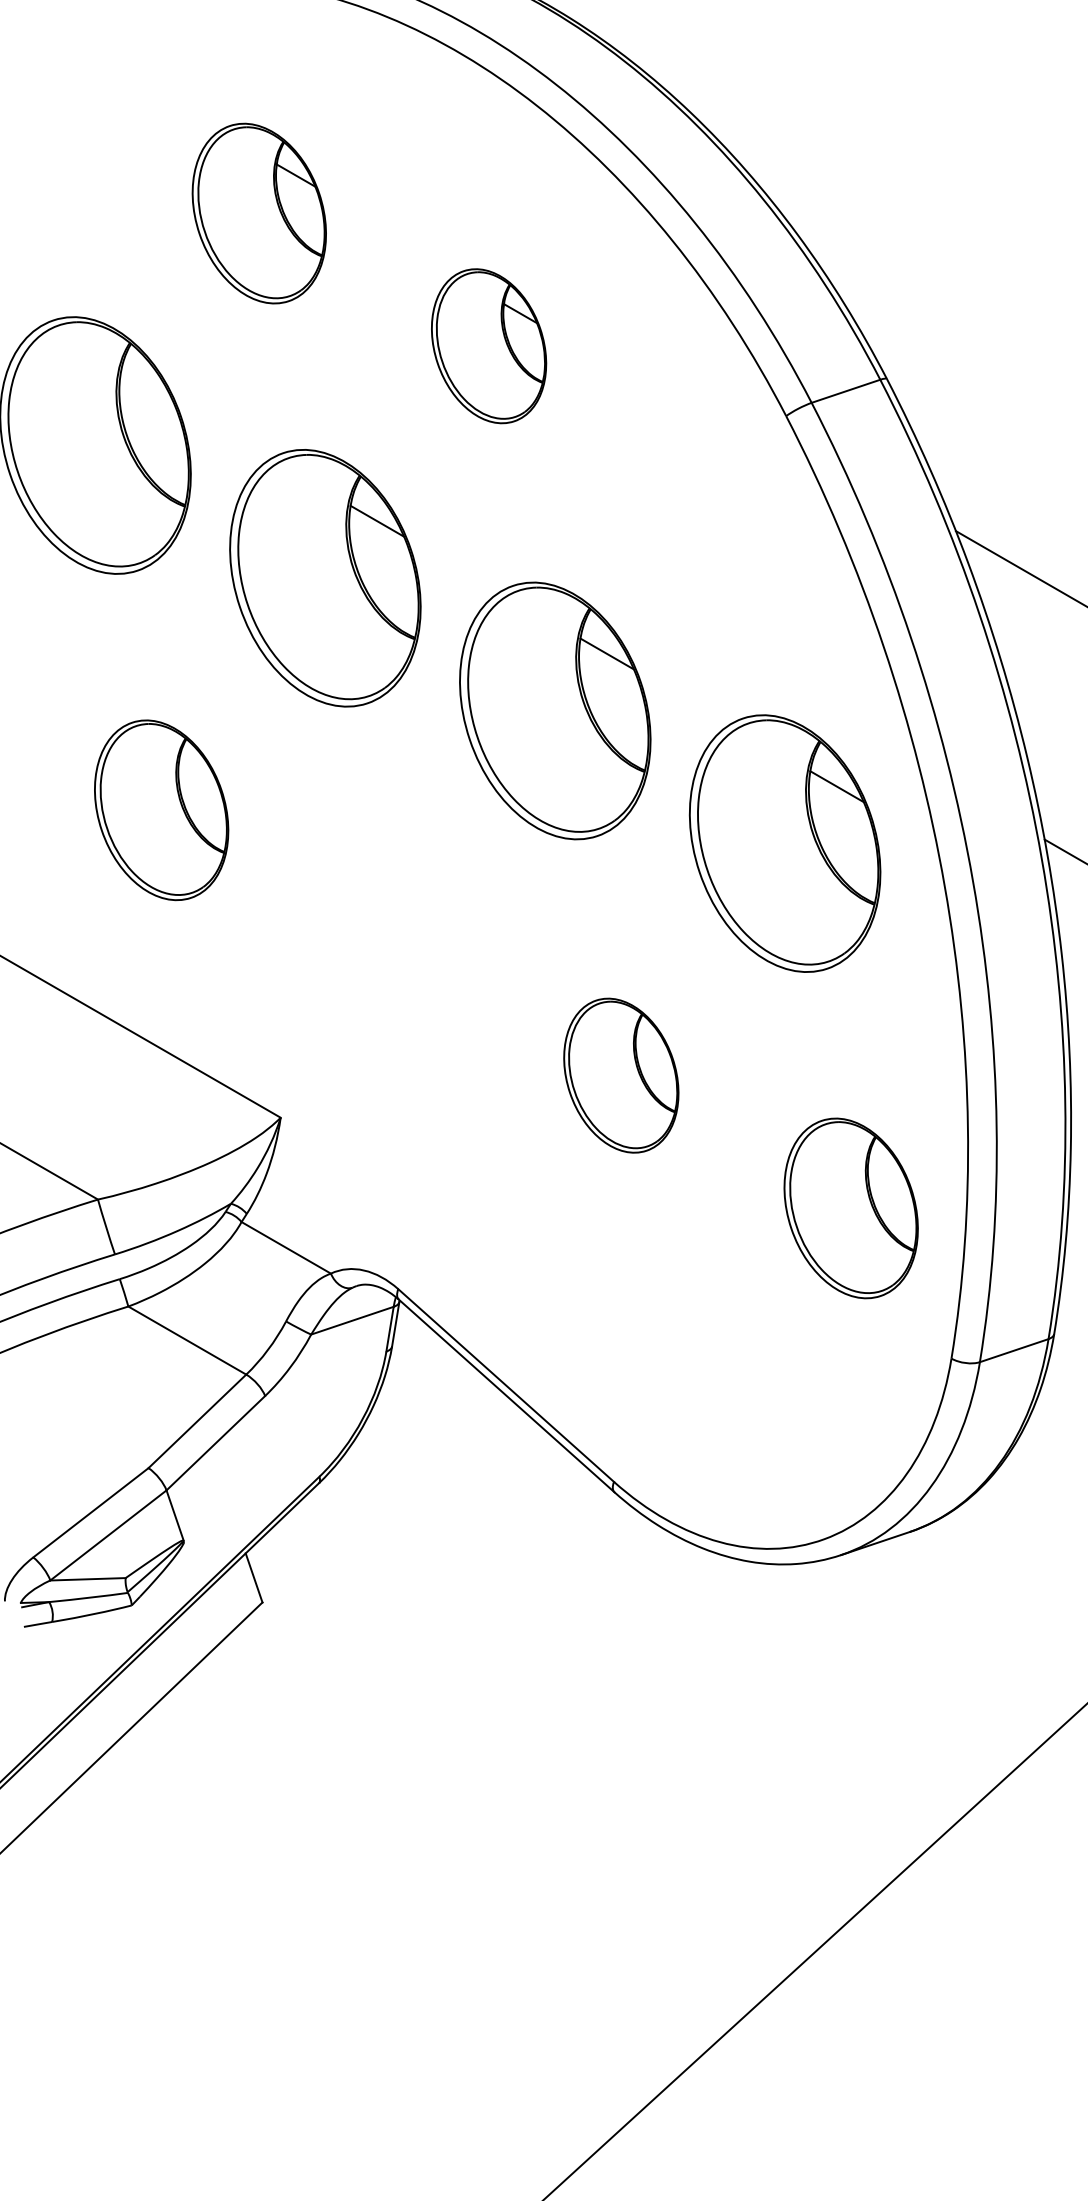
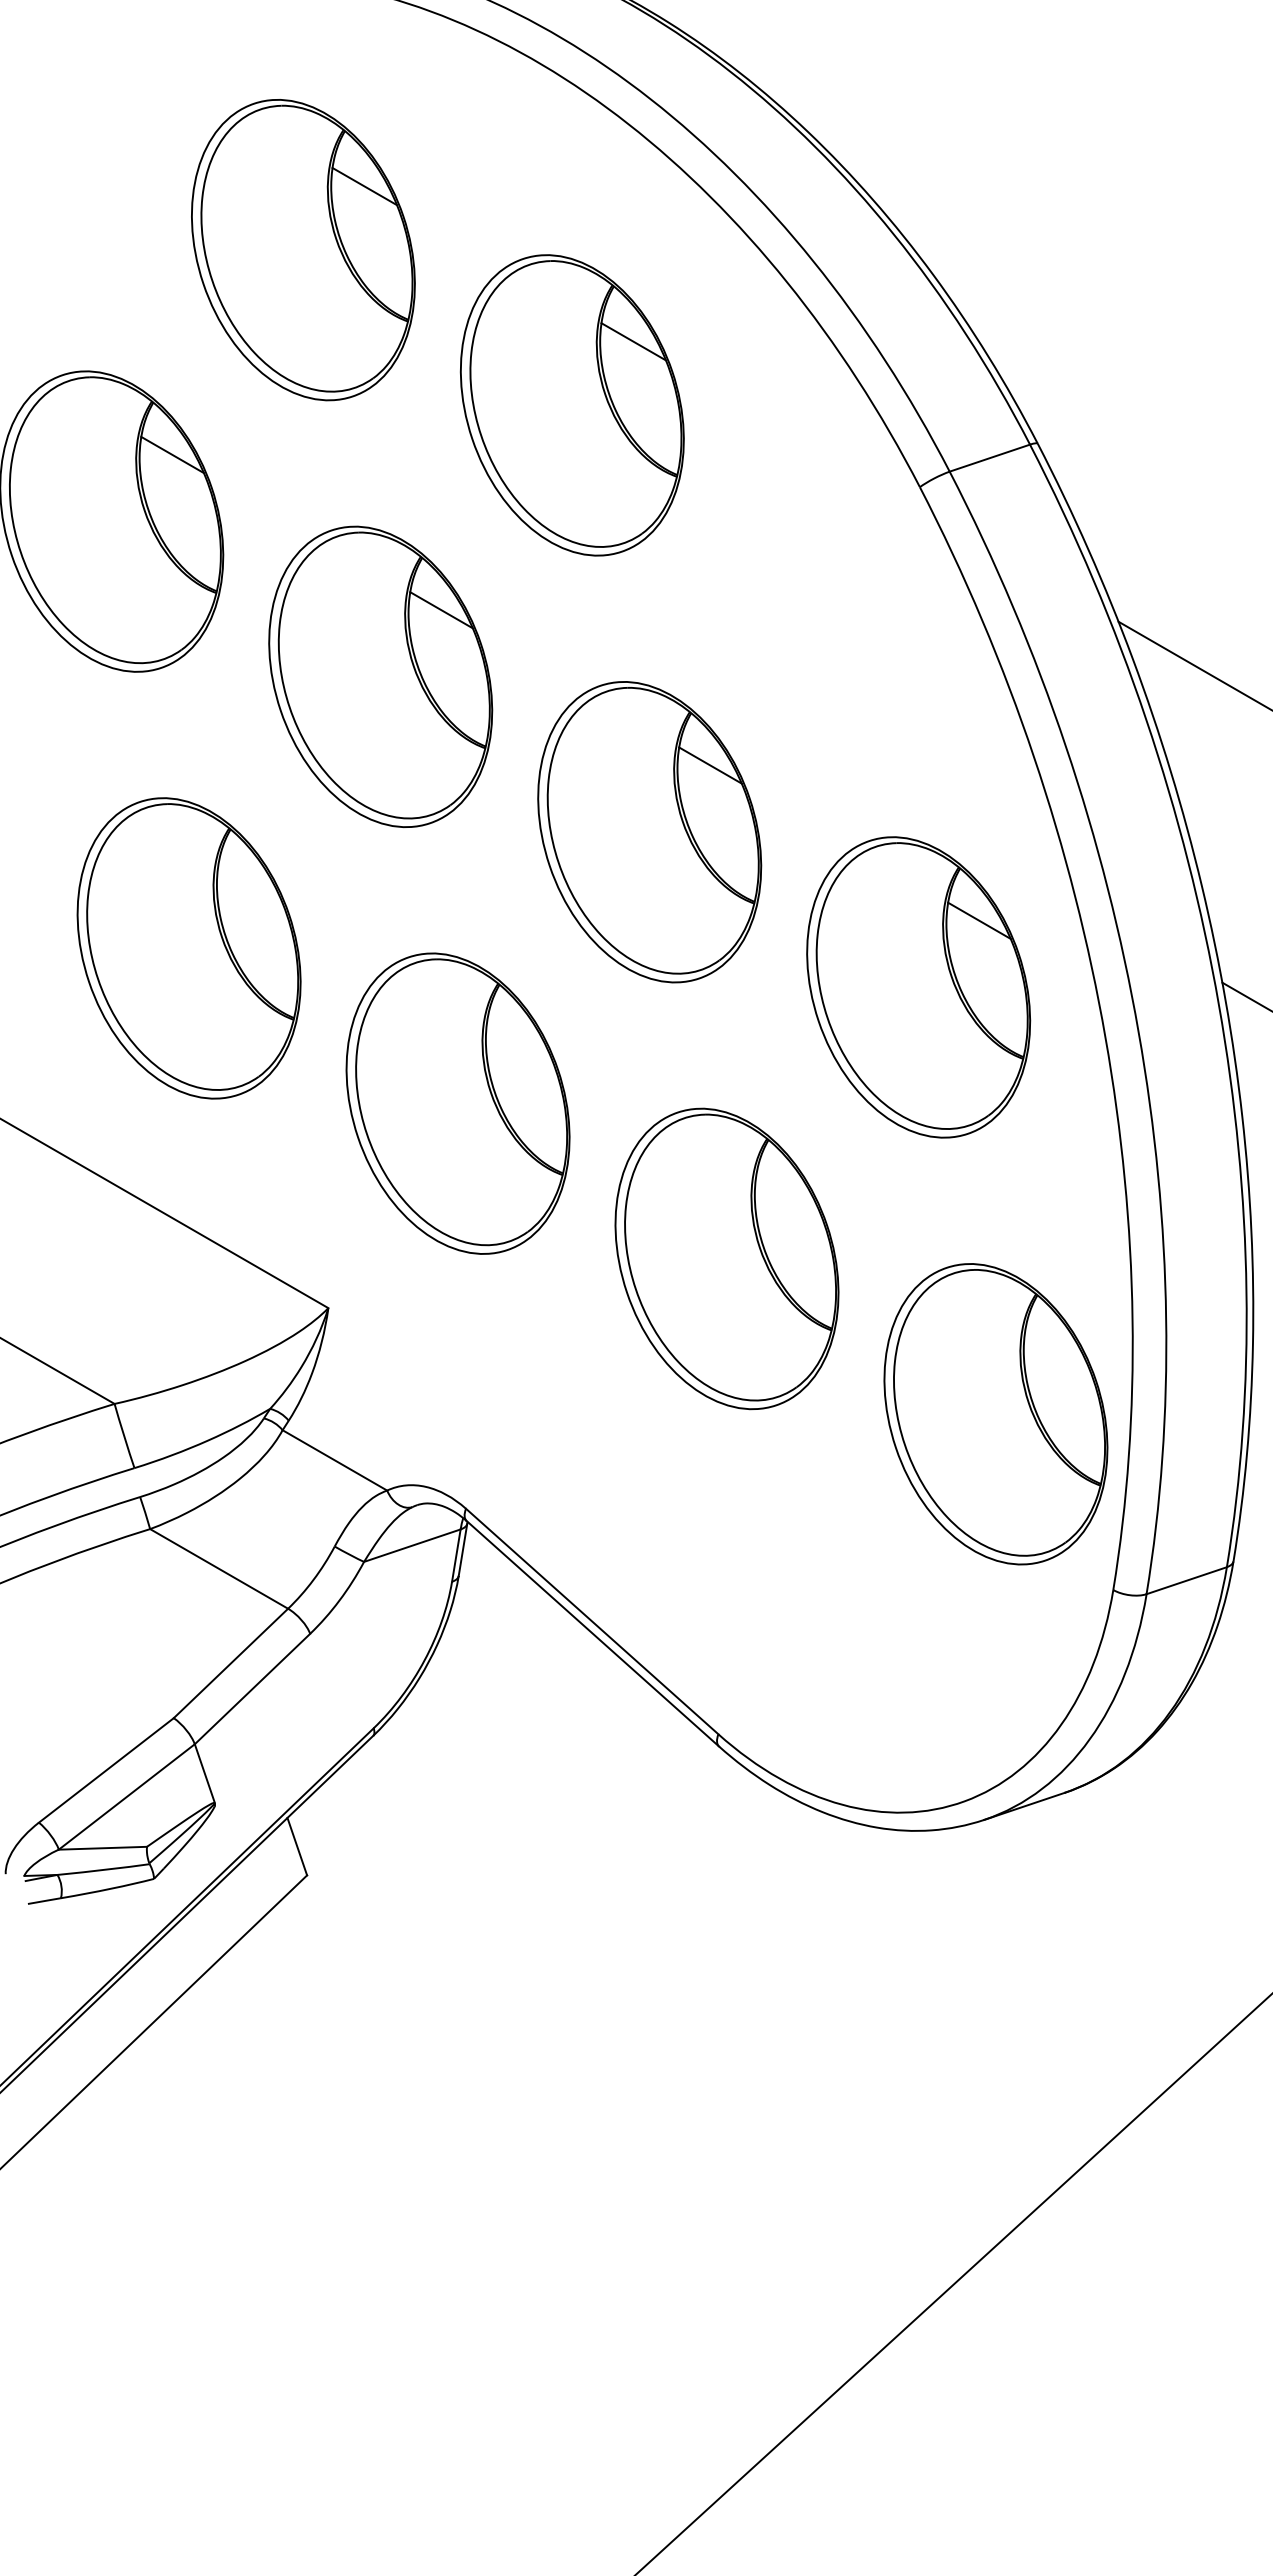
part: (259, 213) -> (303, 250), size x1.43
part: (488, 346) -> (571, 405), size x1.67
line: (147, 388) -> (172, 454), added
part: (161, 810) -> (188, 948), size x1.43
part: (391, 942) -> (457, 1103), added
part: (620, 1075) -> (726, 1258), size x1.67
part: (850, 1208) -> (995, 1414), size x1.43

